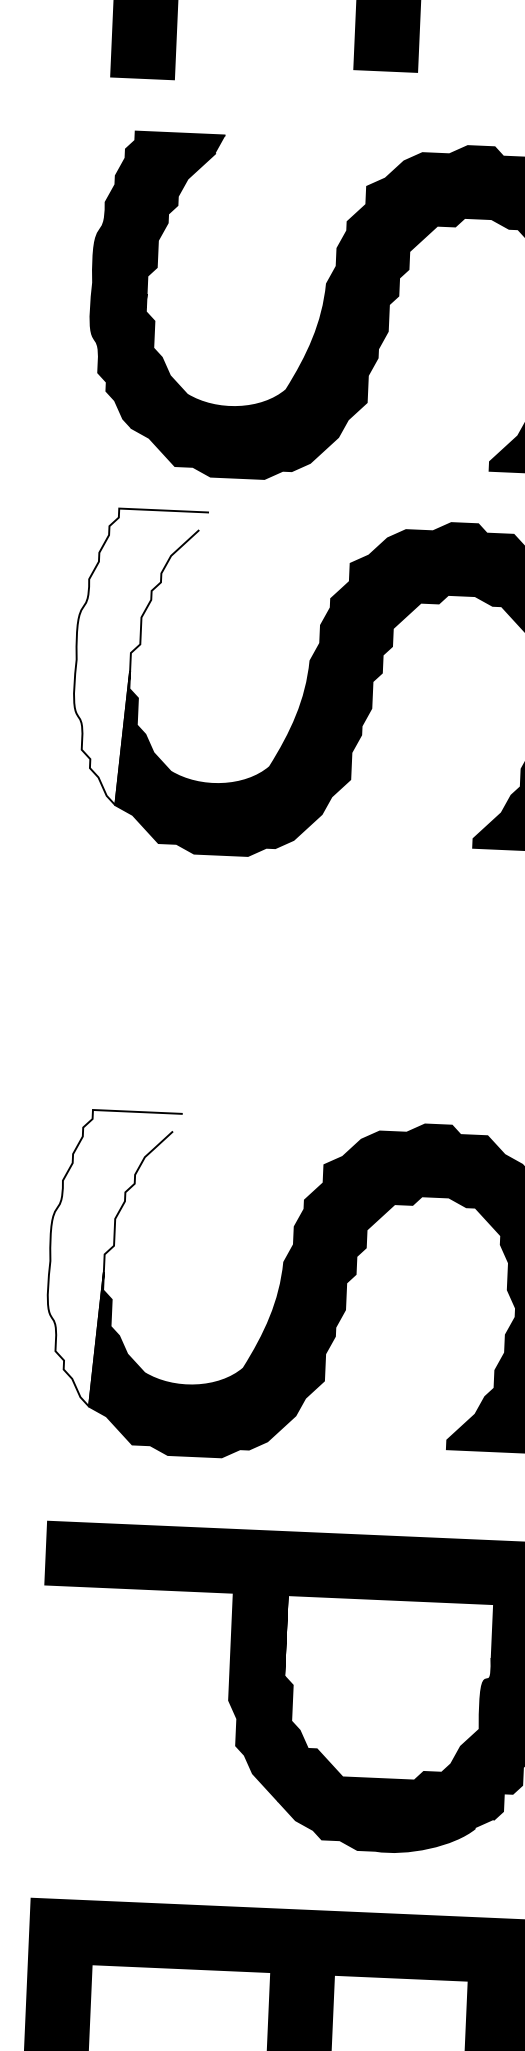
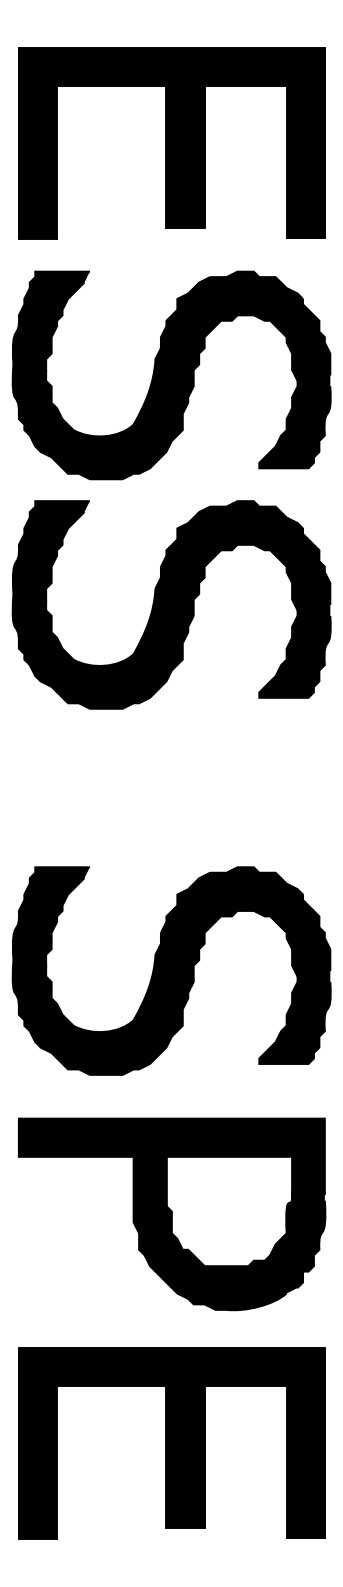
fill: (137, 658) -> (50, 591), added
fill: (111, 1259) -> (50, 957), added

